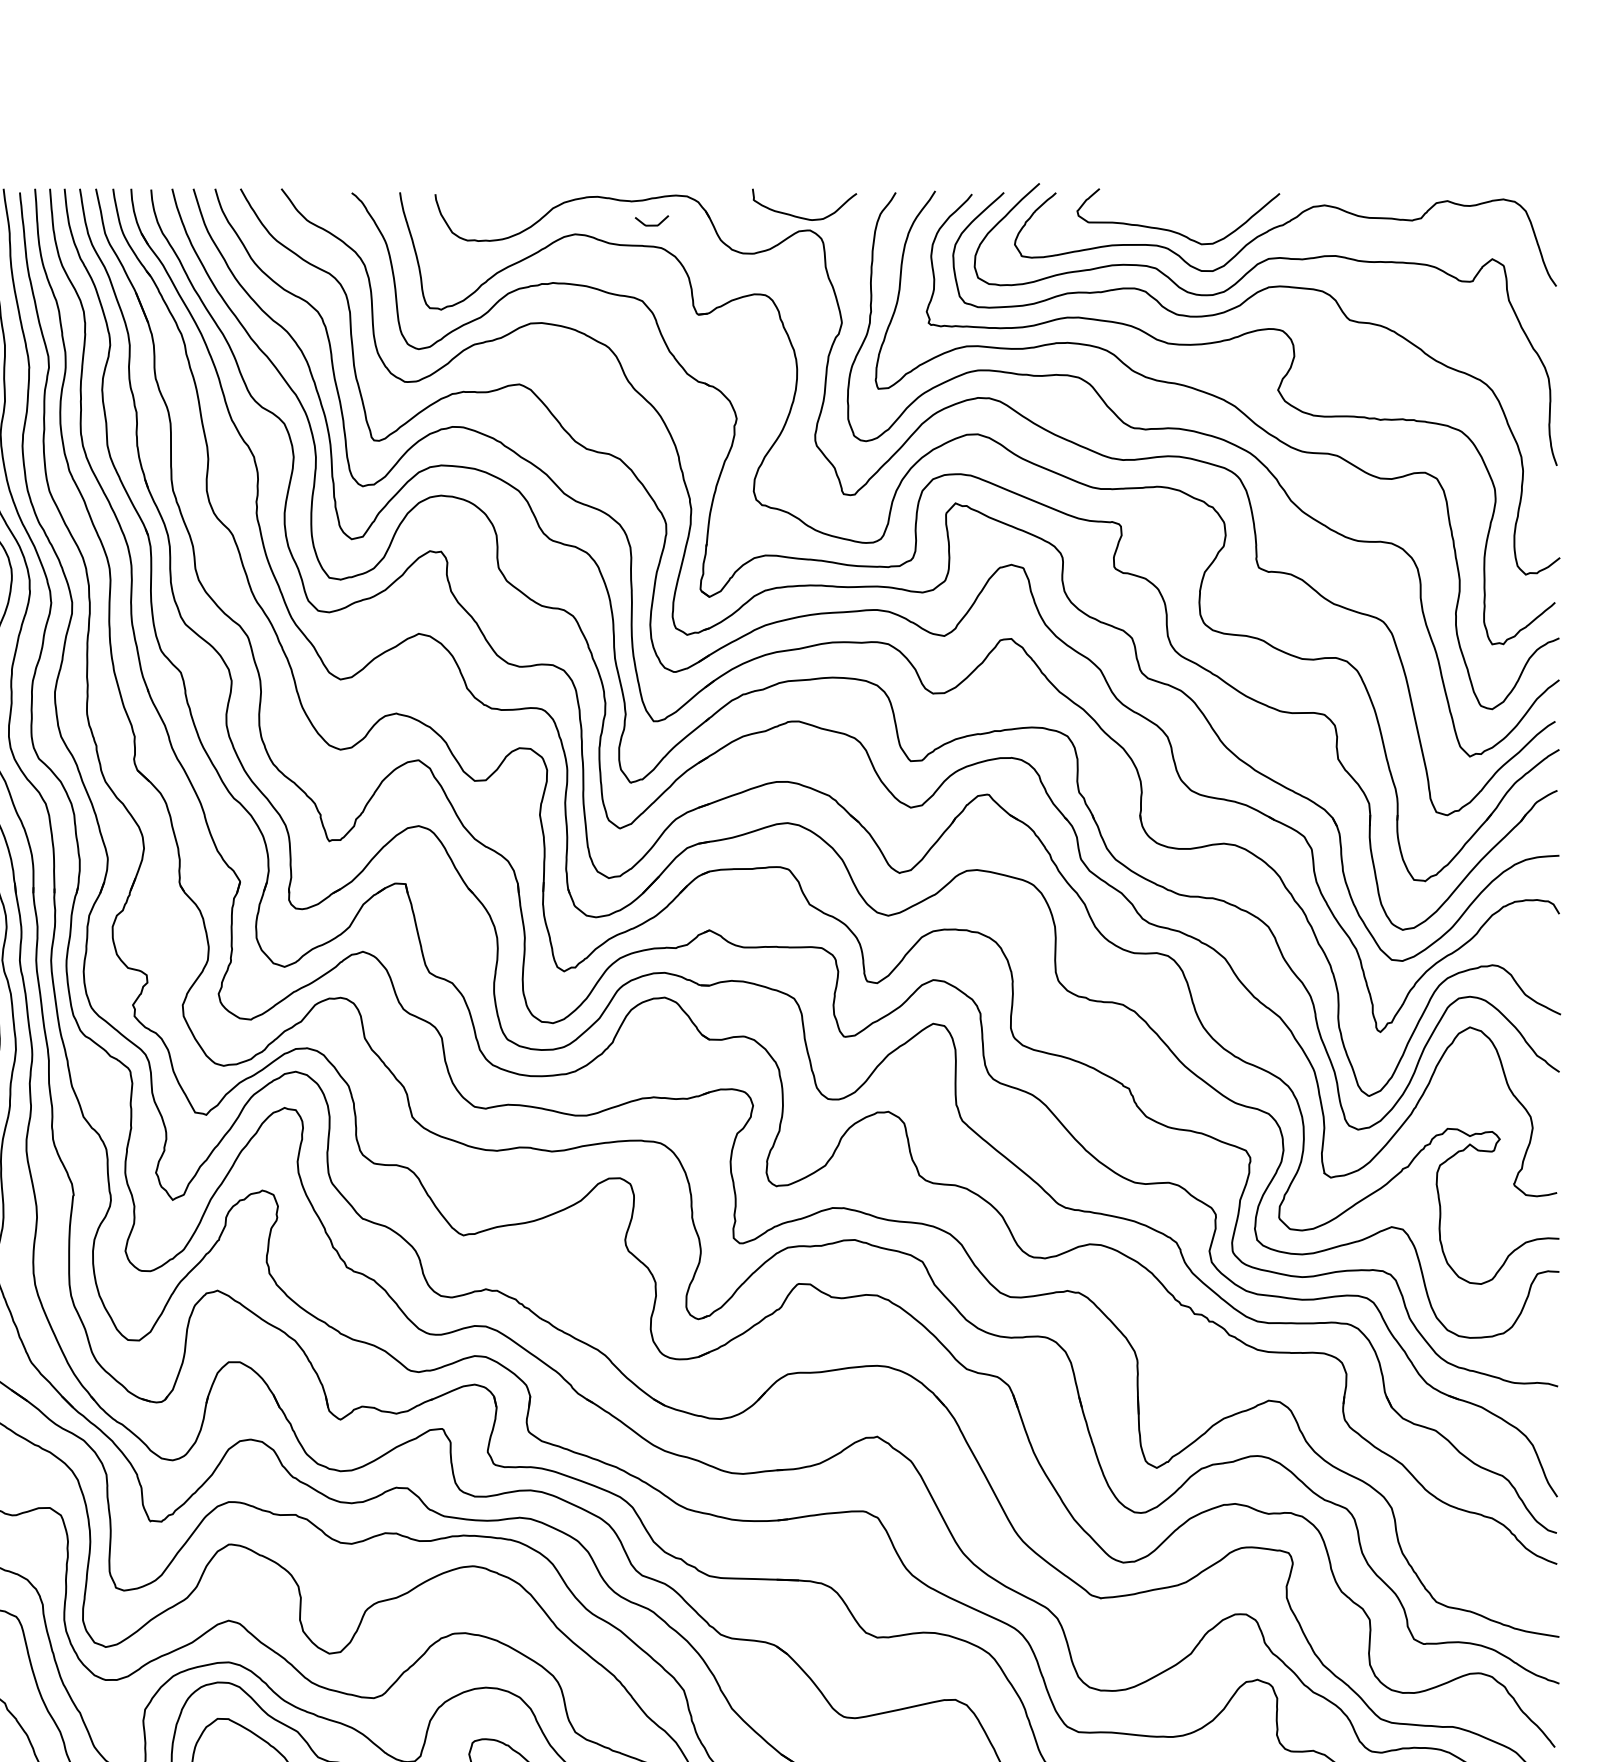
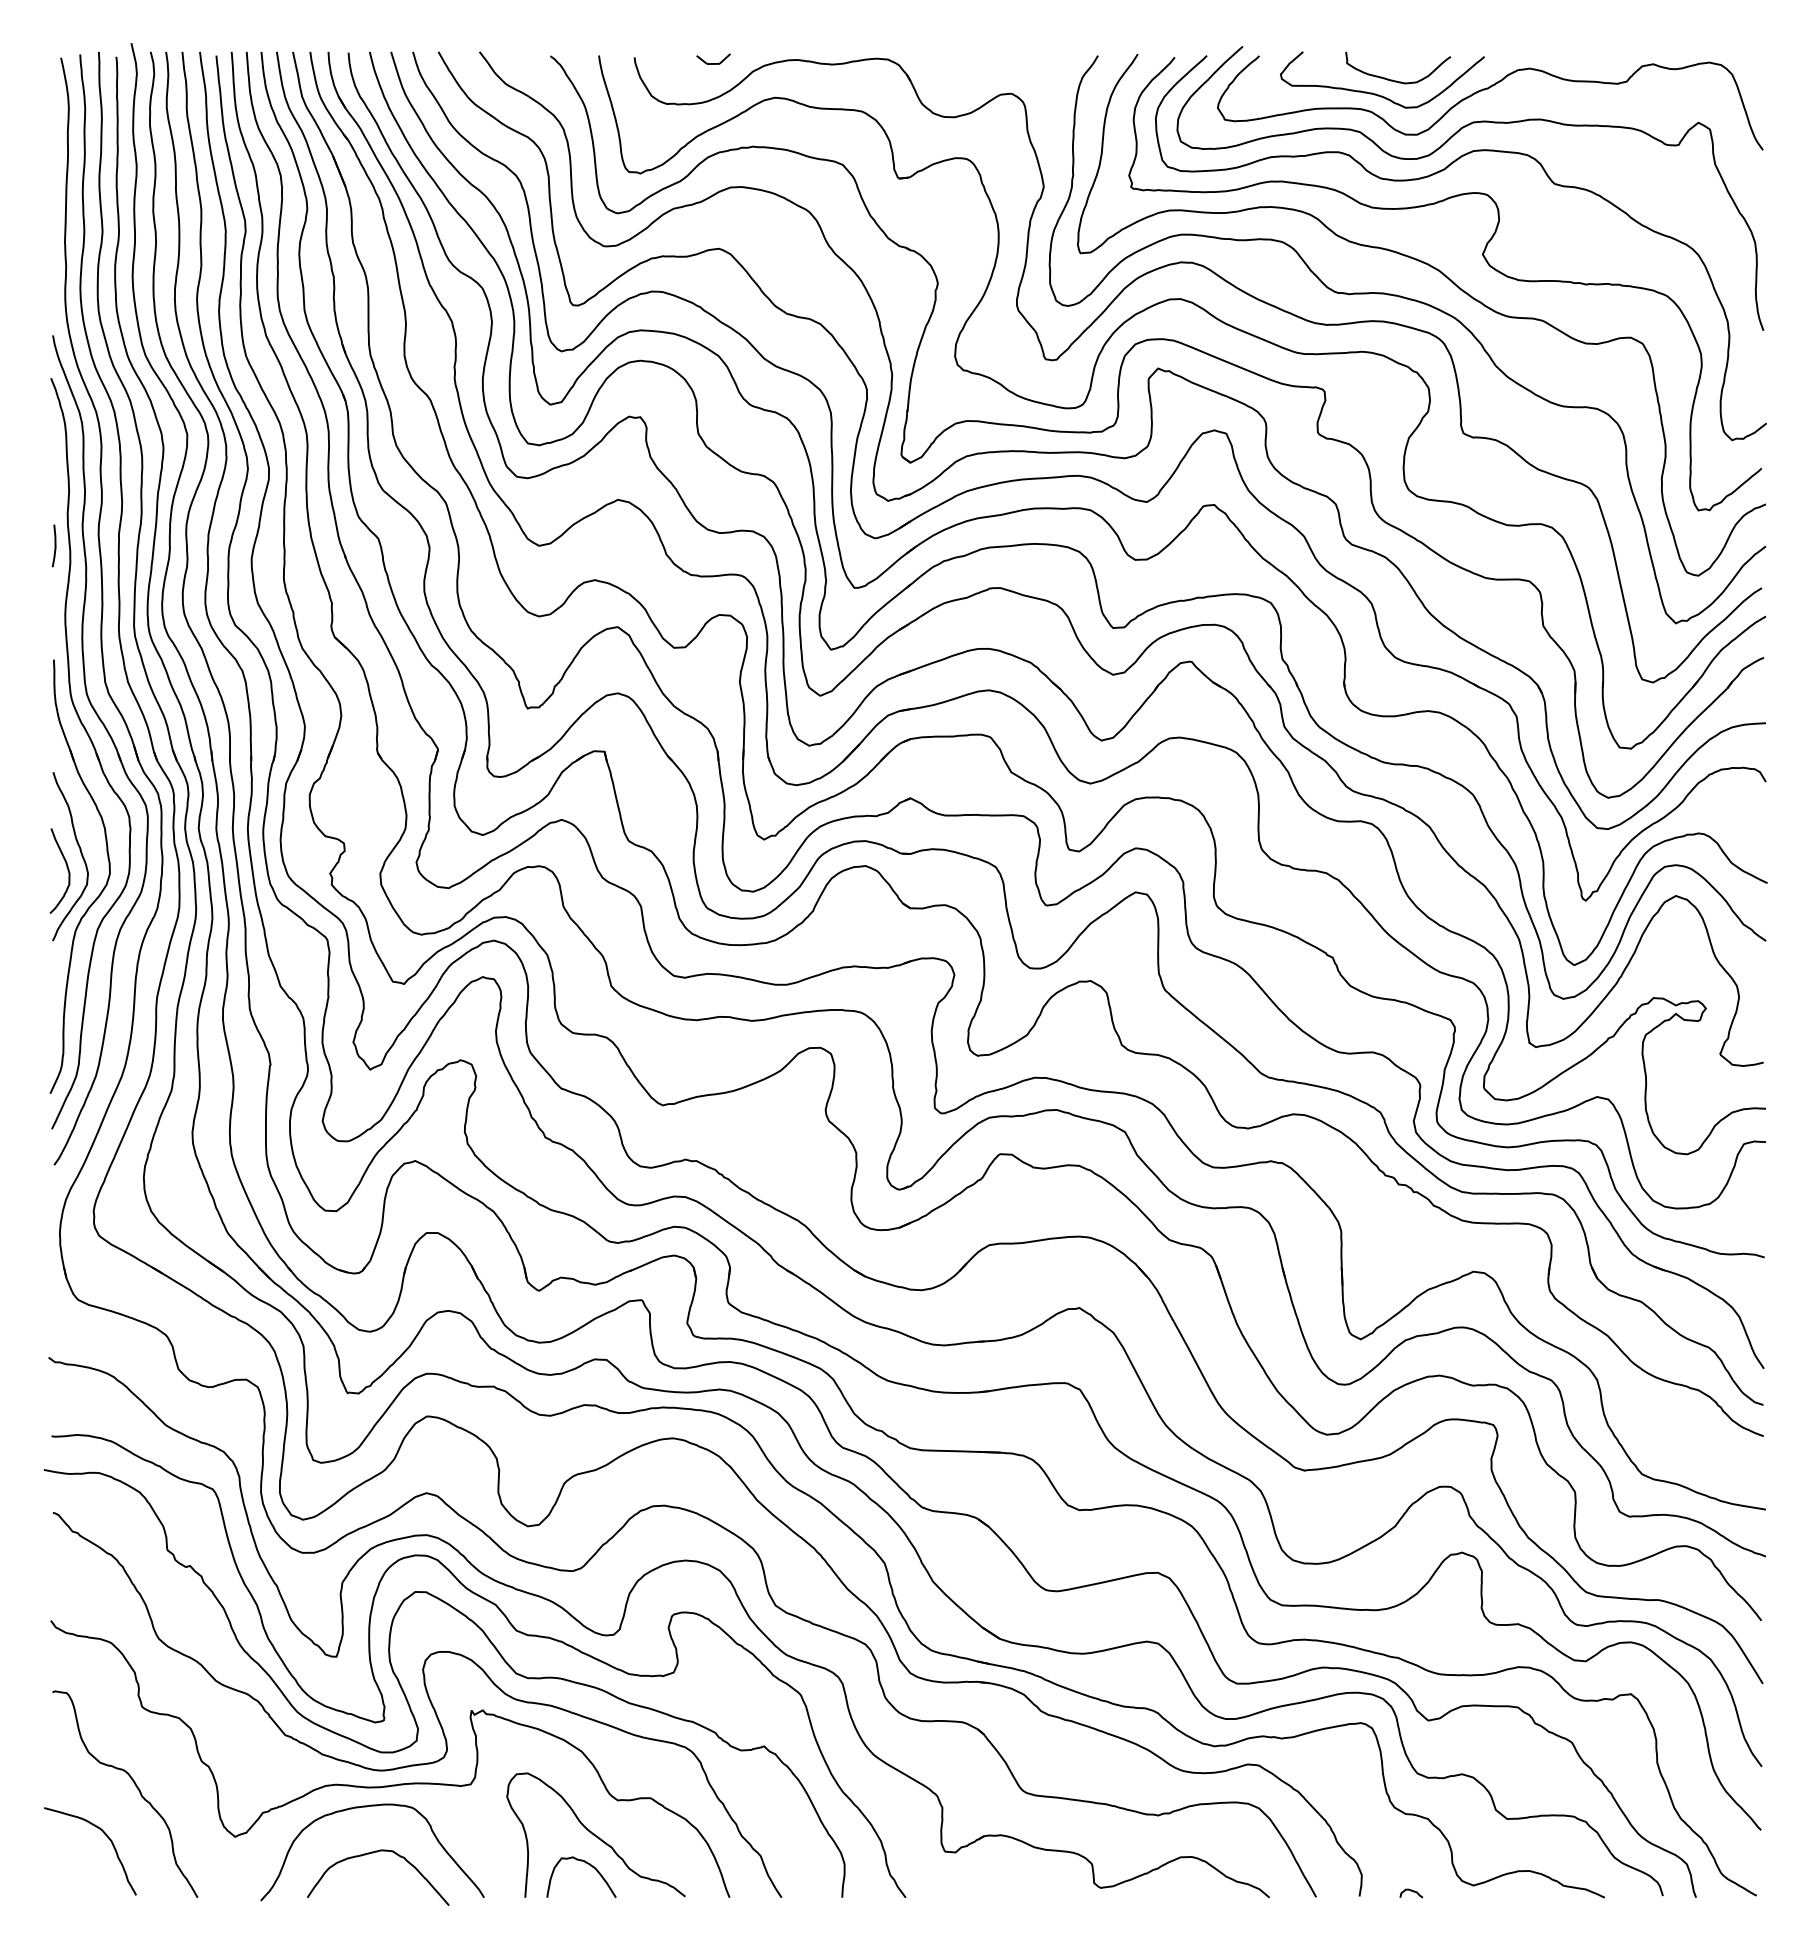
curve: (802, 217) -> (1396, 80), moved
curve: (651, 225) -> (713, 63), moved

